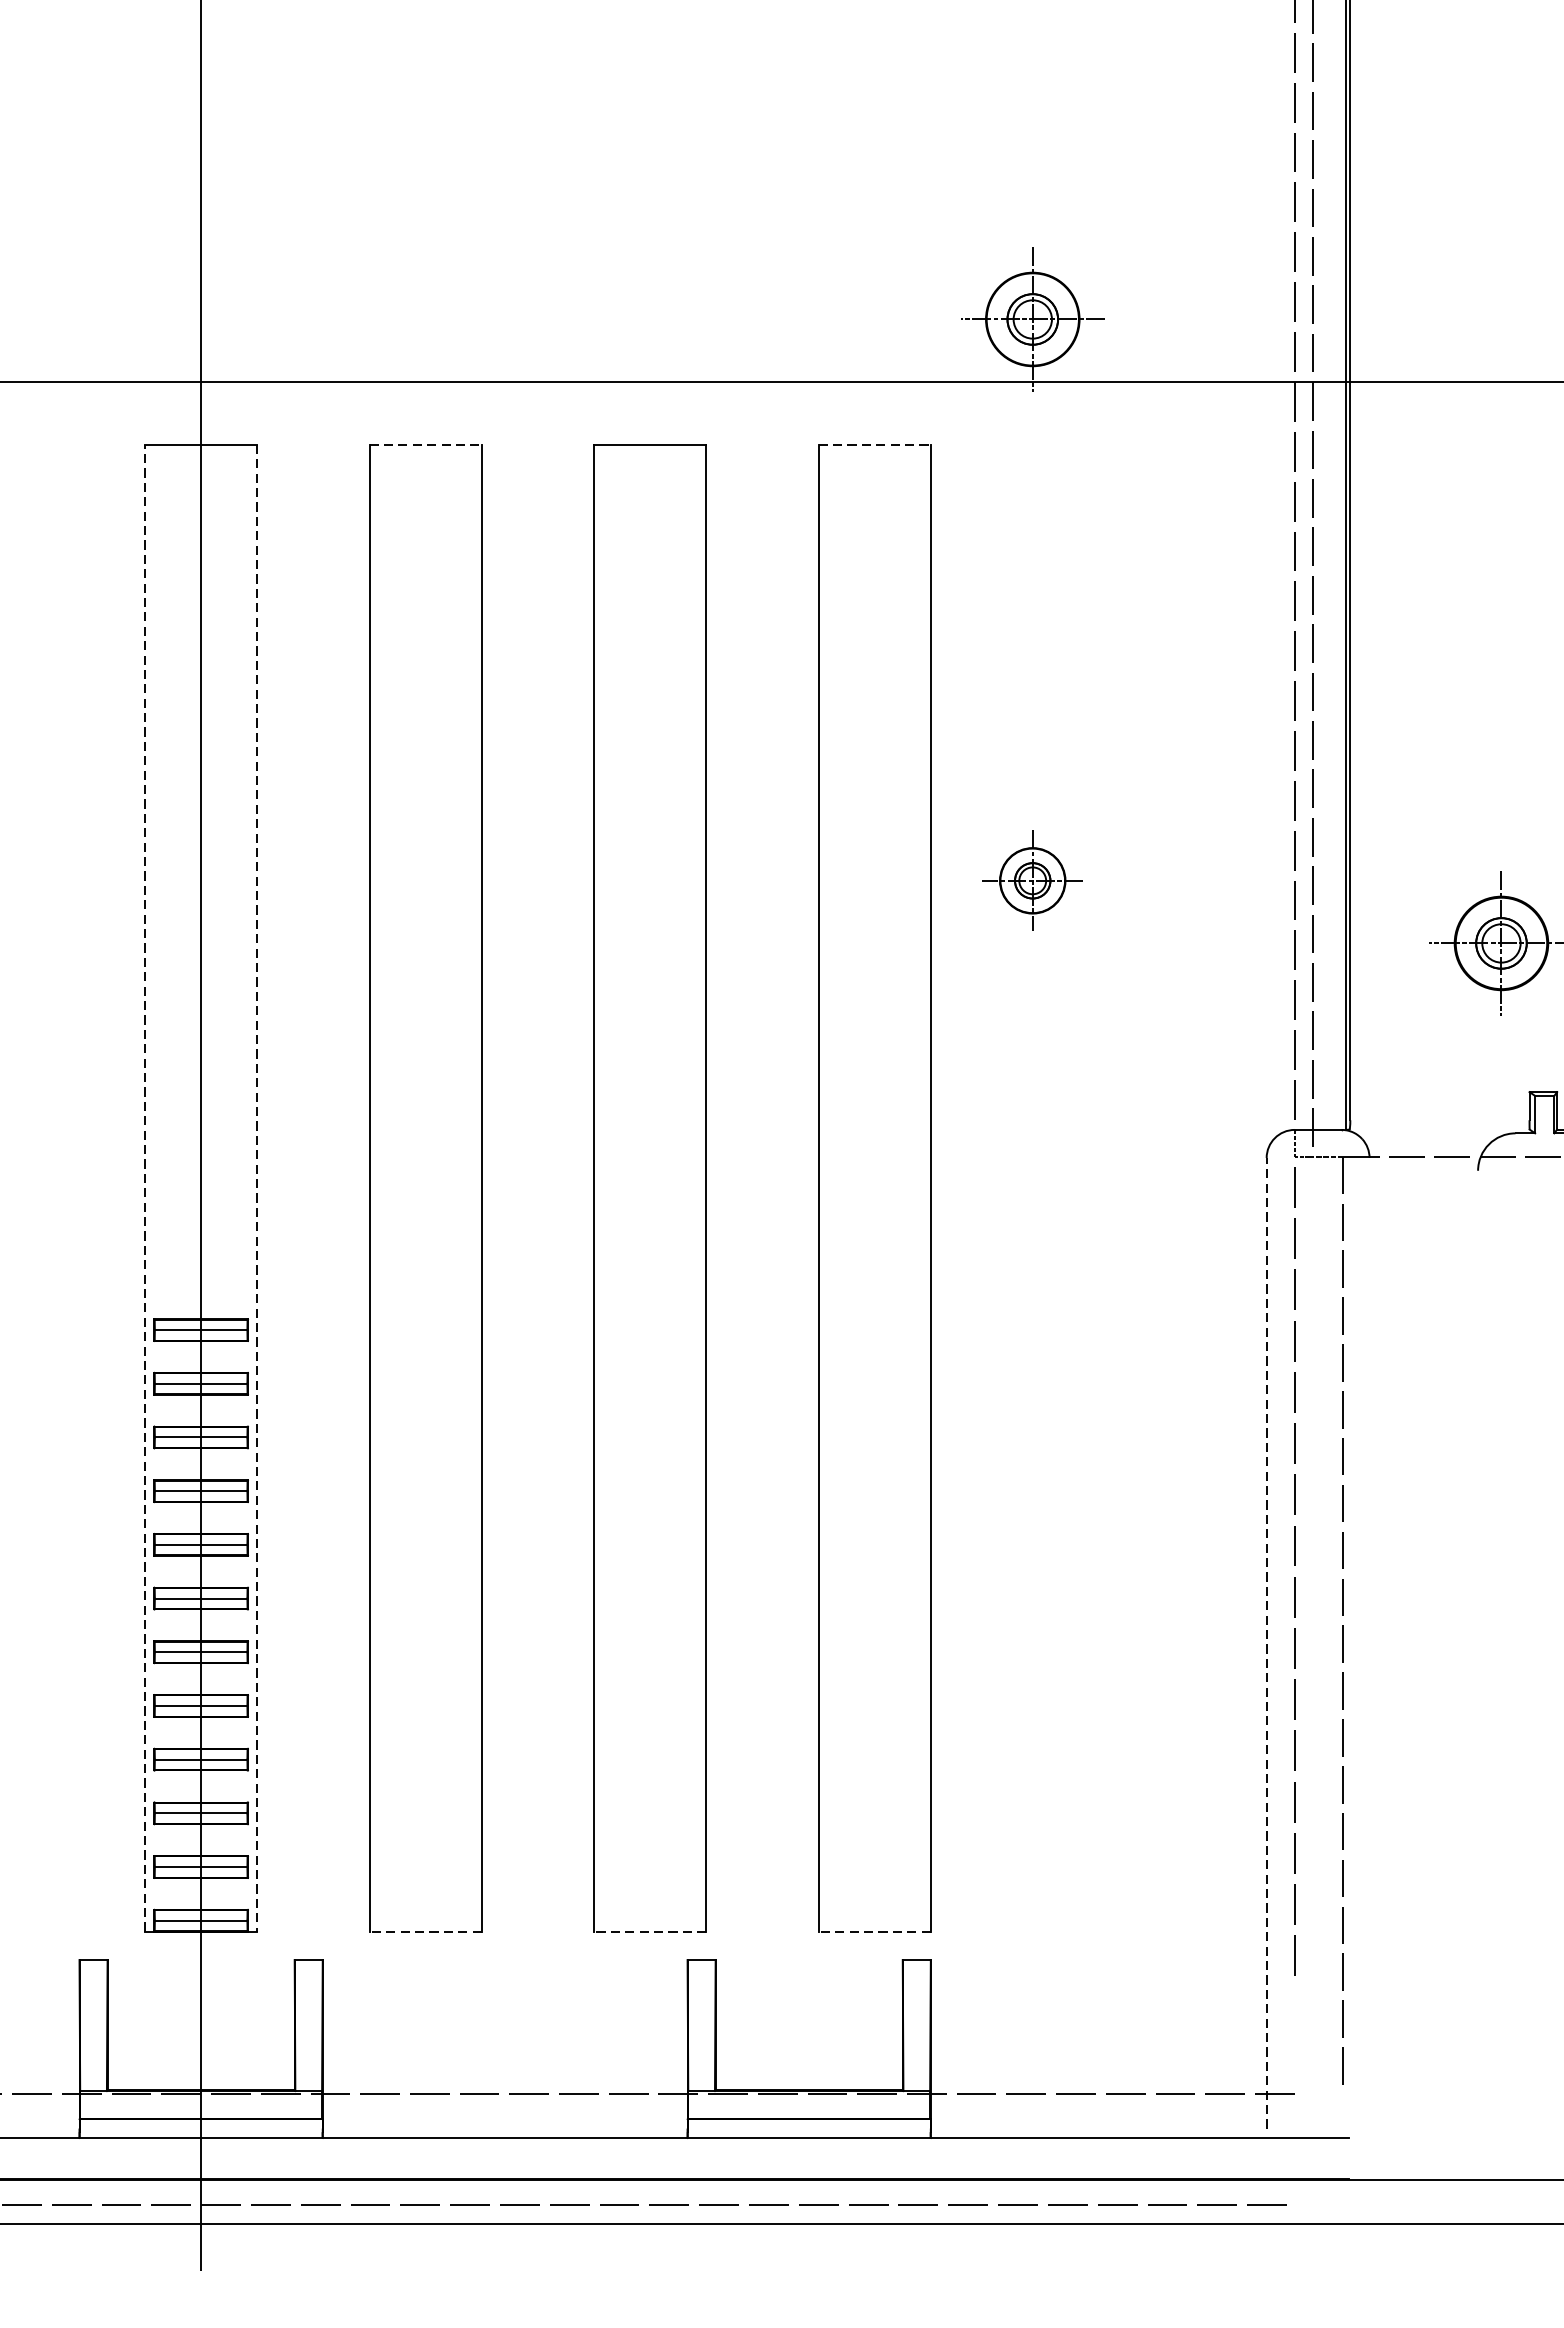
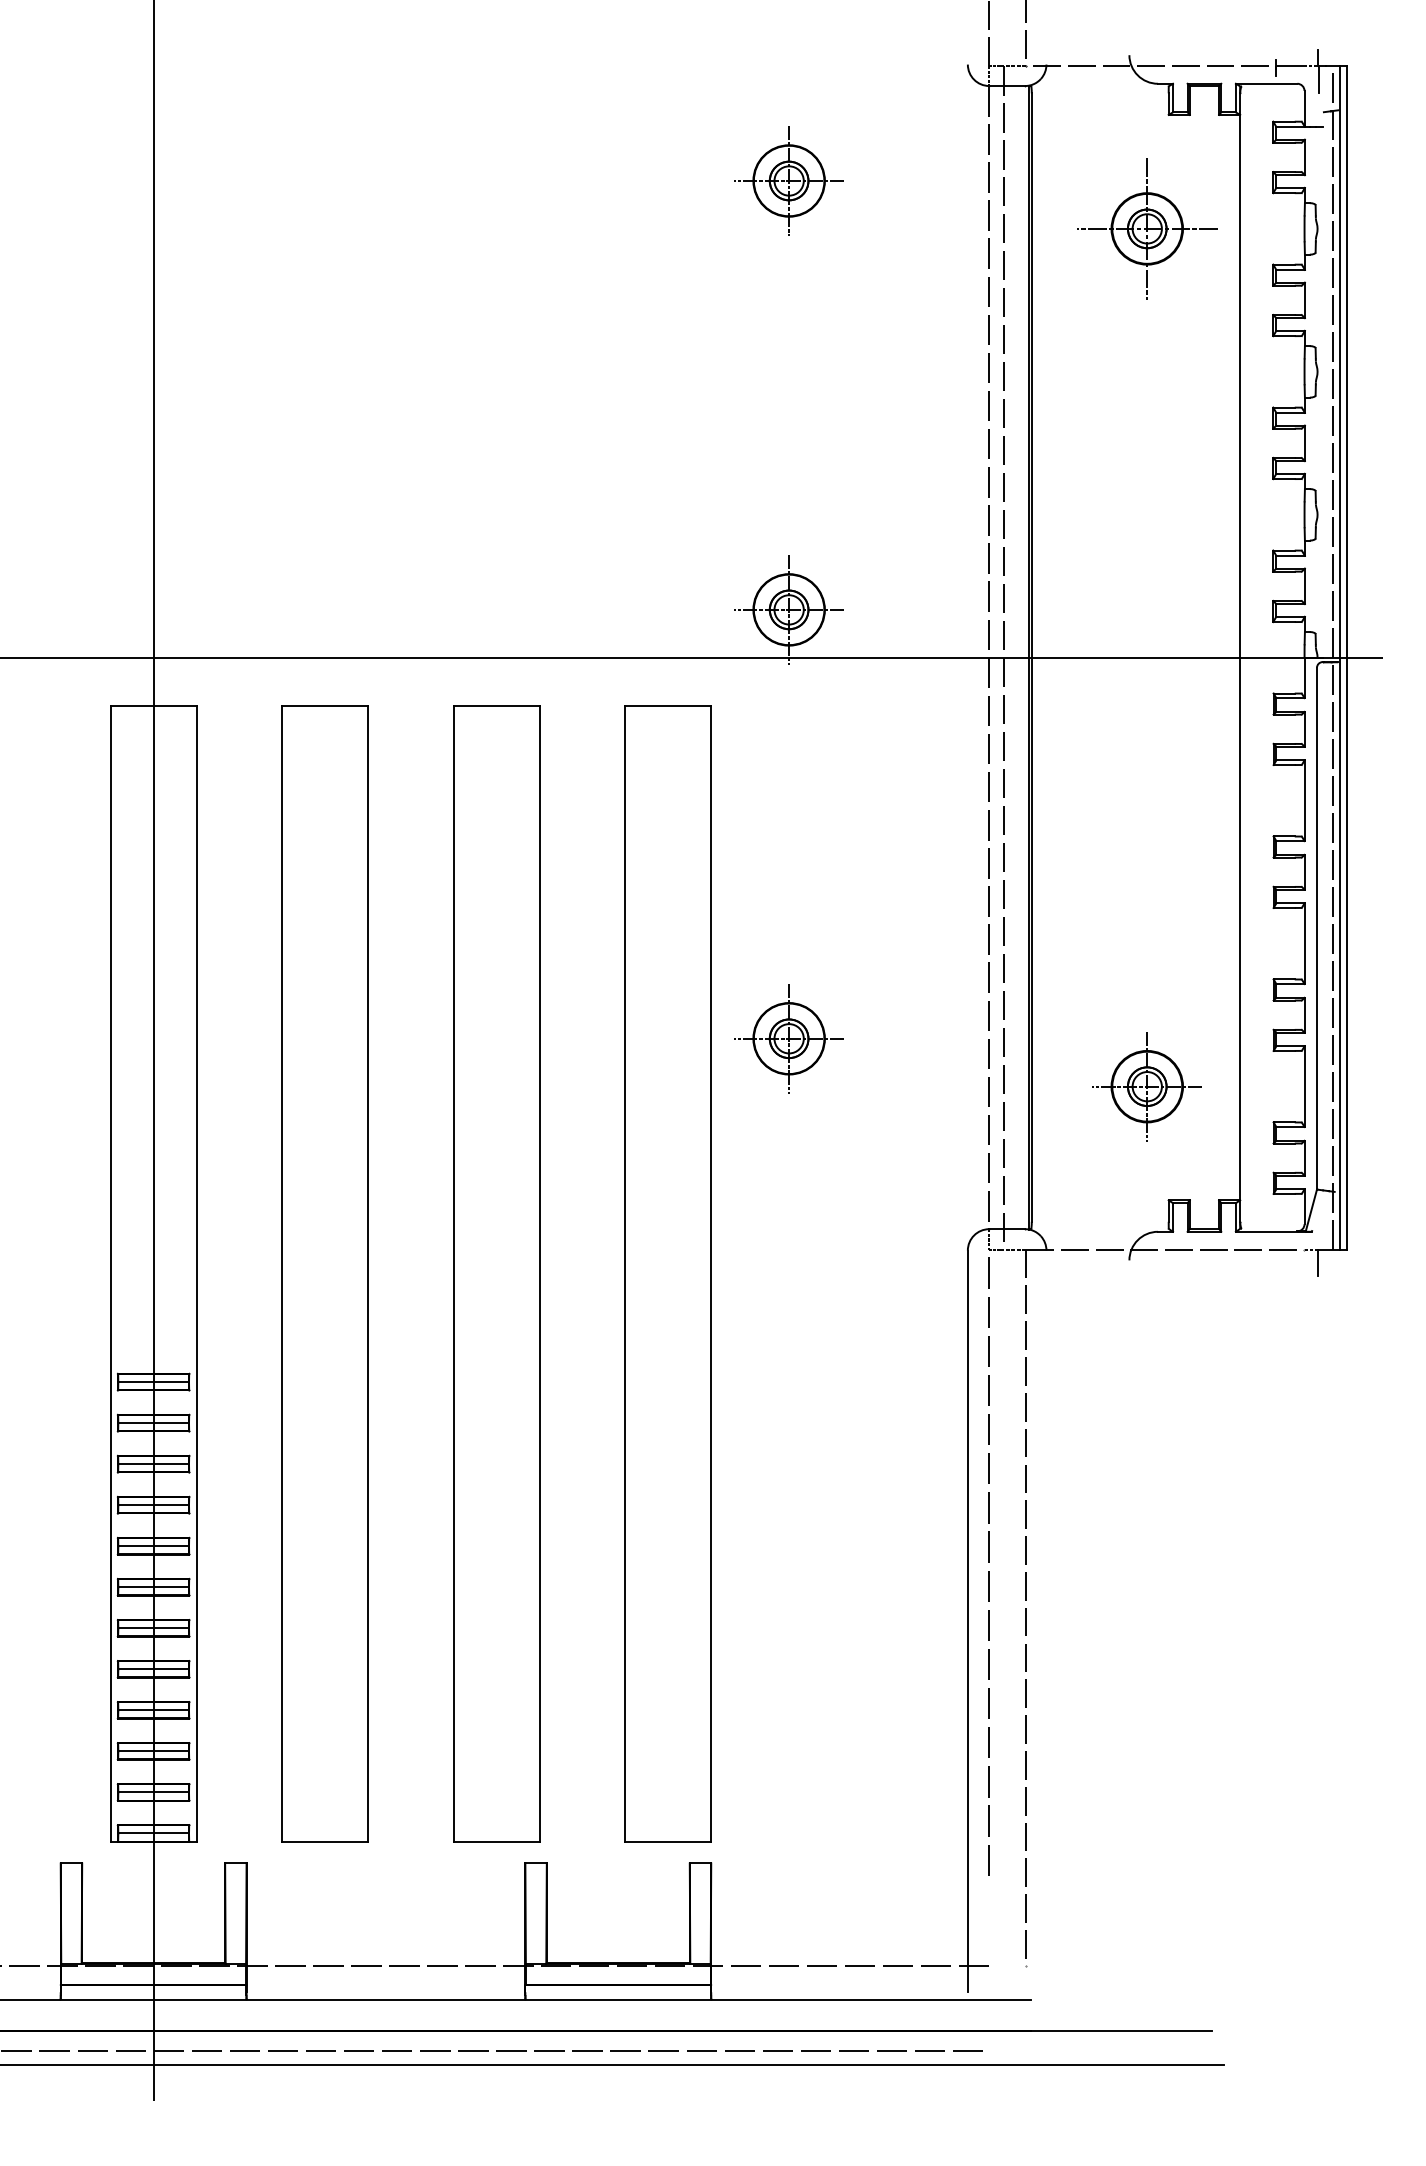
line: (426, 444) -> (325, 705), dashed -> solid
line: (874, 444) -> (668, 705), dashed -> solid
part: (1031, 880) -> (788, 1038), size x1.43
line: (144, 1187) -> (110, 1273), dashed -> solid
line: (257, 1187) -> (196, 1273), dashed -> solid
line: (1266, 1643) -> (967, 1621), dashed -> solid
line: (426, 1931) -> (325, 1841), dashed -> solid
line: (649, 1931) -> (496, 1841), dashed -> solid
line: (874, 1931) -> (668, 1841), dashed -> solid

